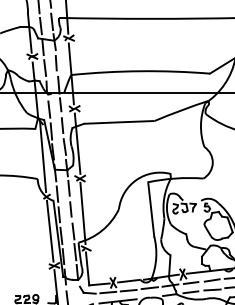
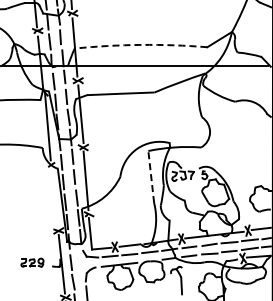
arc: (141, 70) -> (141, 44), solid -> dashed
line: (151, 208) -> (151, 176), solid -> dashed
line: (49, 230) -> (54, 197), removed

